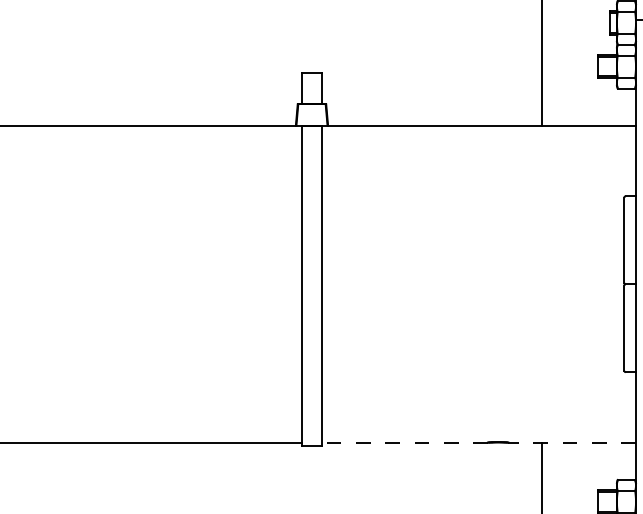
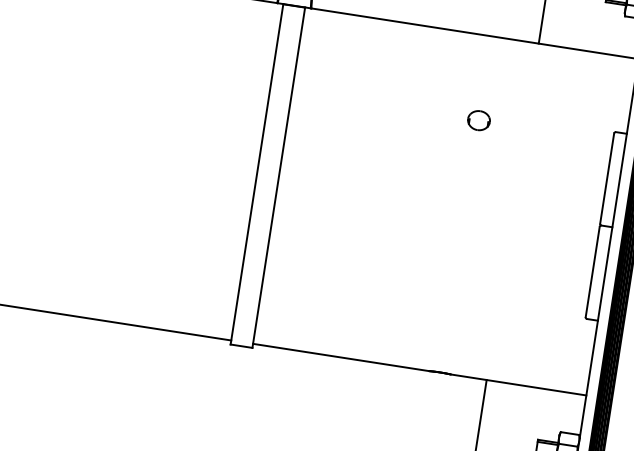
part: (498, 204) -> (479, 119), added
line: (405, 442) -> (341, 357), dashed -> solid
line: (572, 442) -> (518, 384), dashed -> solid

